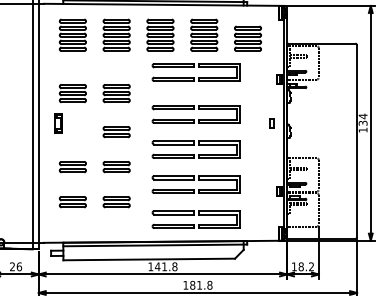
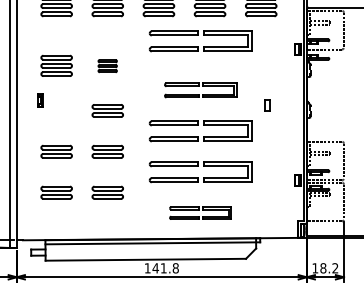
part: (116, 93) -> (107, 65), size x0.6
part: (195, 114) -> (199, 90), size x0.7
part: (58, 123) -> (39, 100), size x0.6
part: (271, 123) -> (267, 105), moved
part: (195, 219) -> (199, 213), size x0.6

